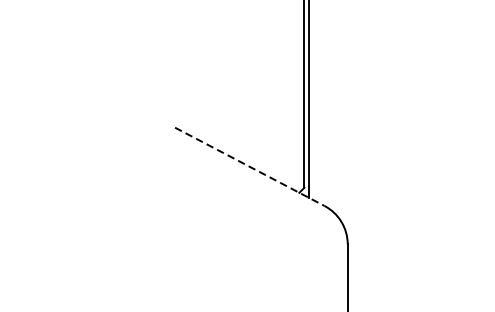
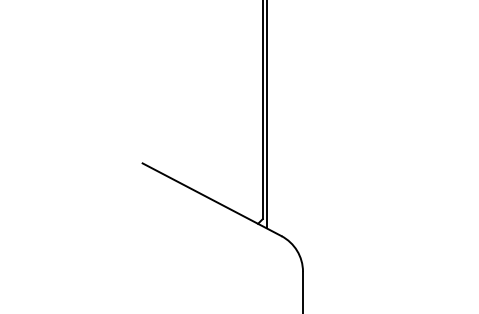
line: (250, 166) -> (212, 199), dashed -> solid

